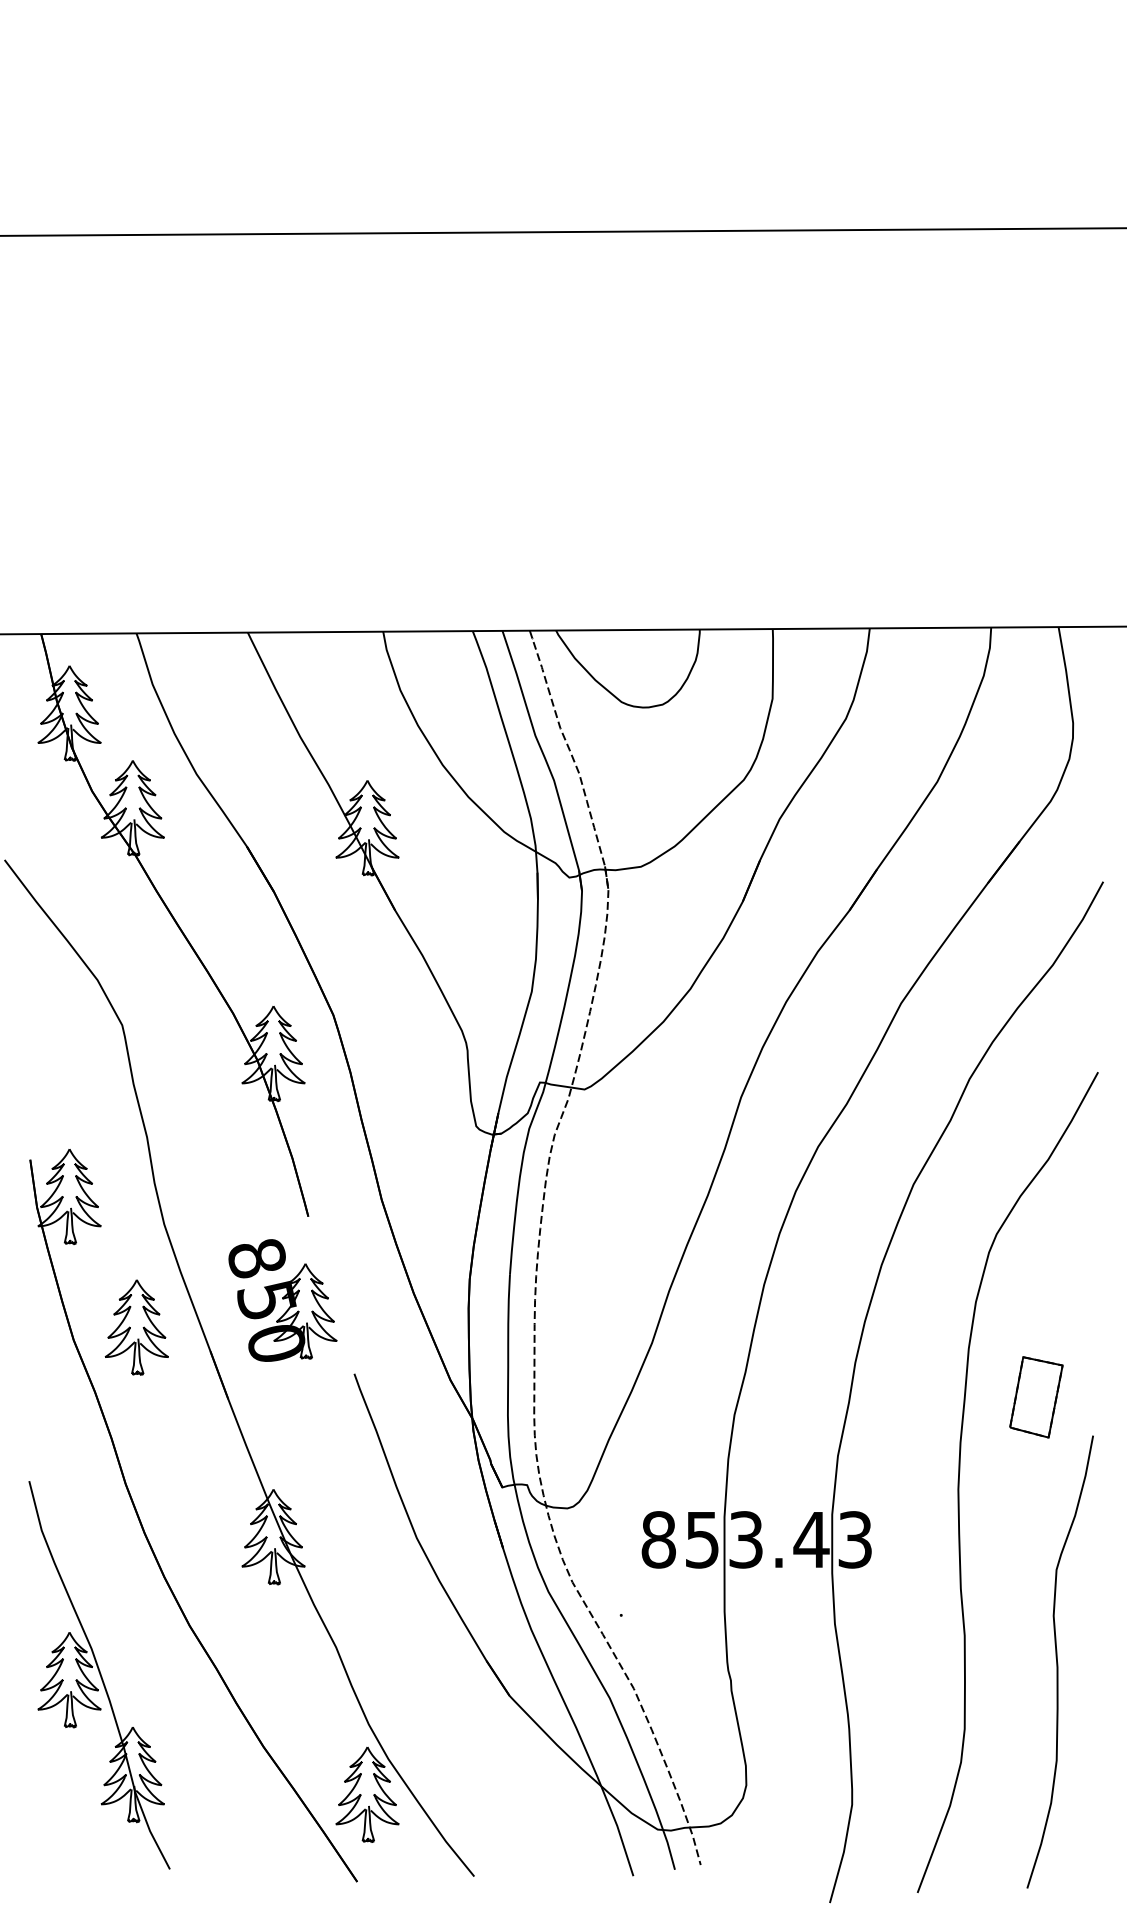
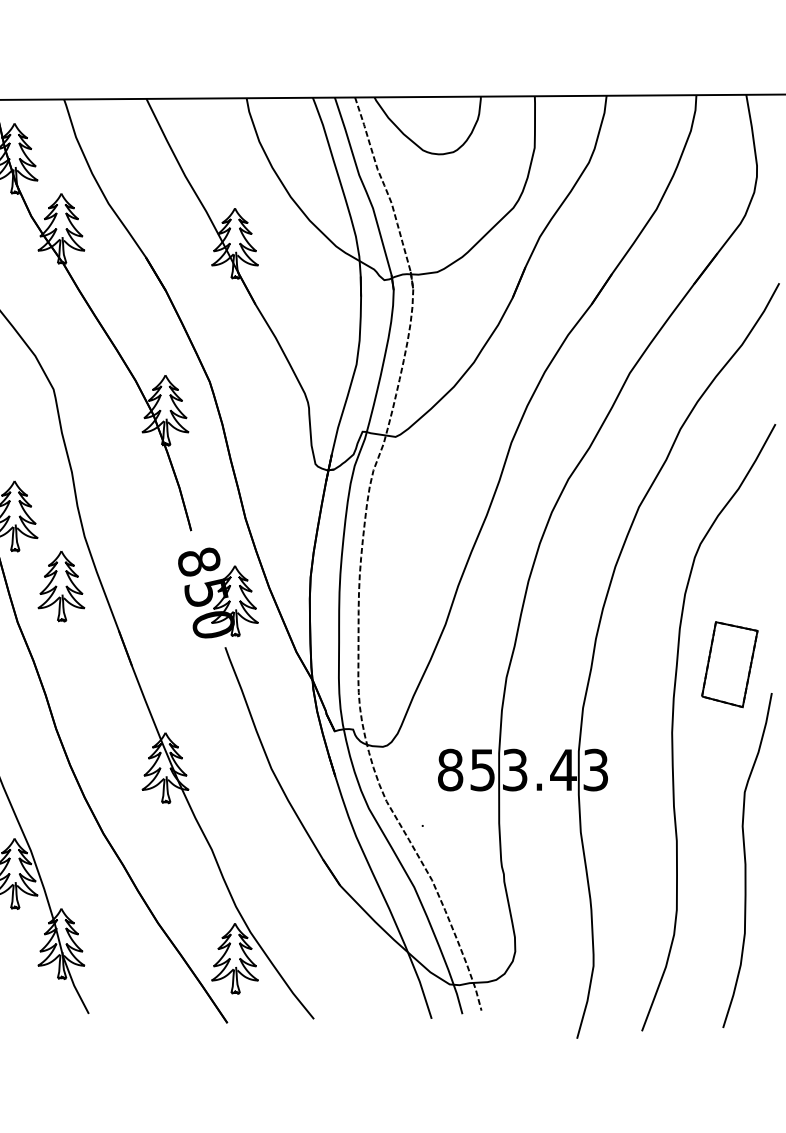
part: (282, 1300) -> (218, 593), moved
part: (136, 1327) -> (61, 586), moved
part: (1036, 1397) -> (729, 664), size x1.43

